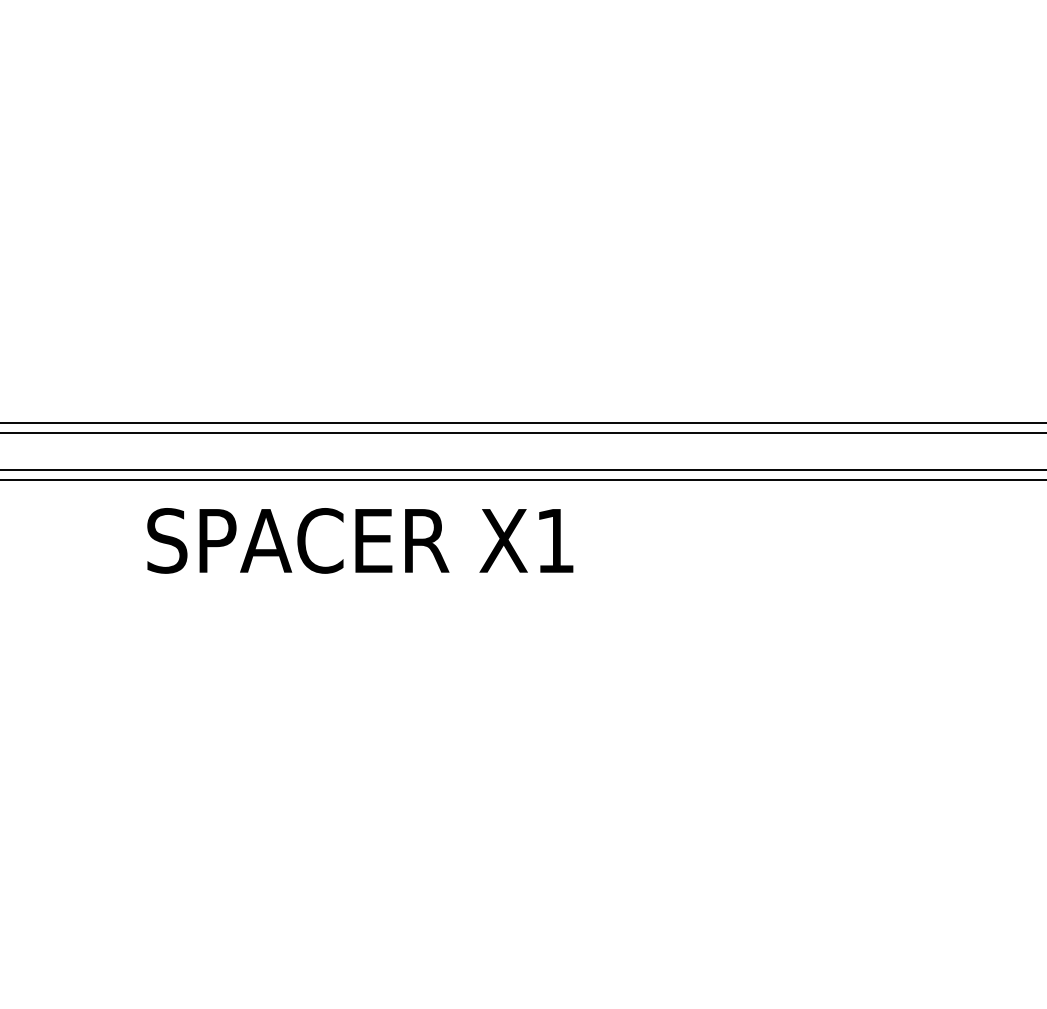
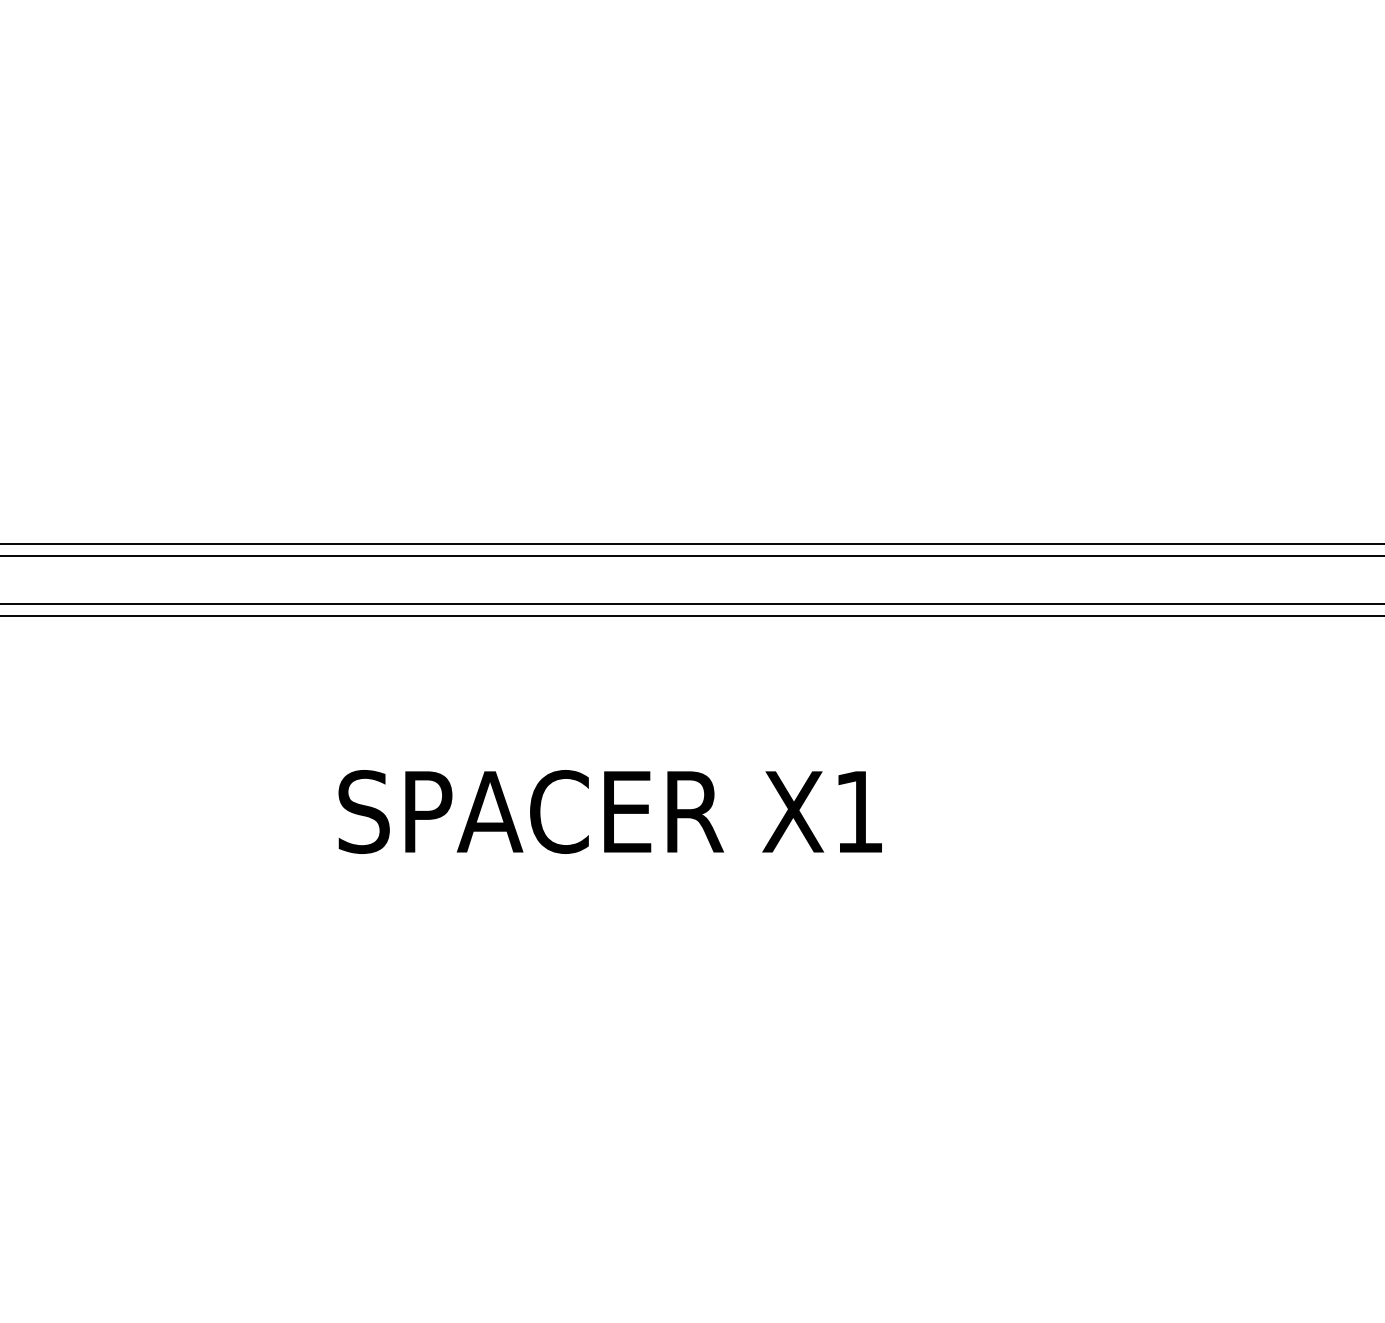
text: (359, 540) -> (609, 811), moved

